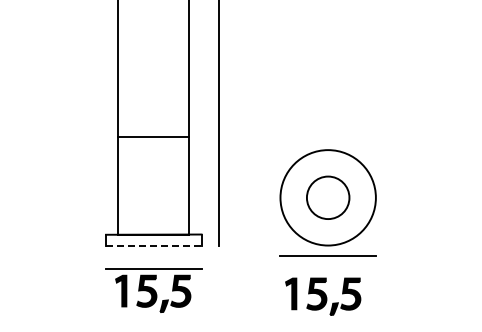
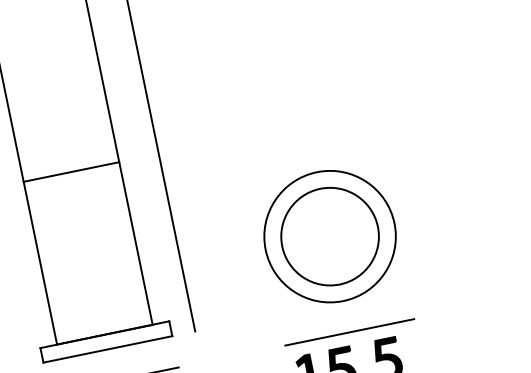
line: (153, 137) -> (71, 172), moved
circle: (327, 197) -> (329, 236), size x1.67
line: (153, 245) -> (107, 349), dashed -> solid
line: (327, 255) -> (348, 332), moved

